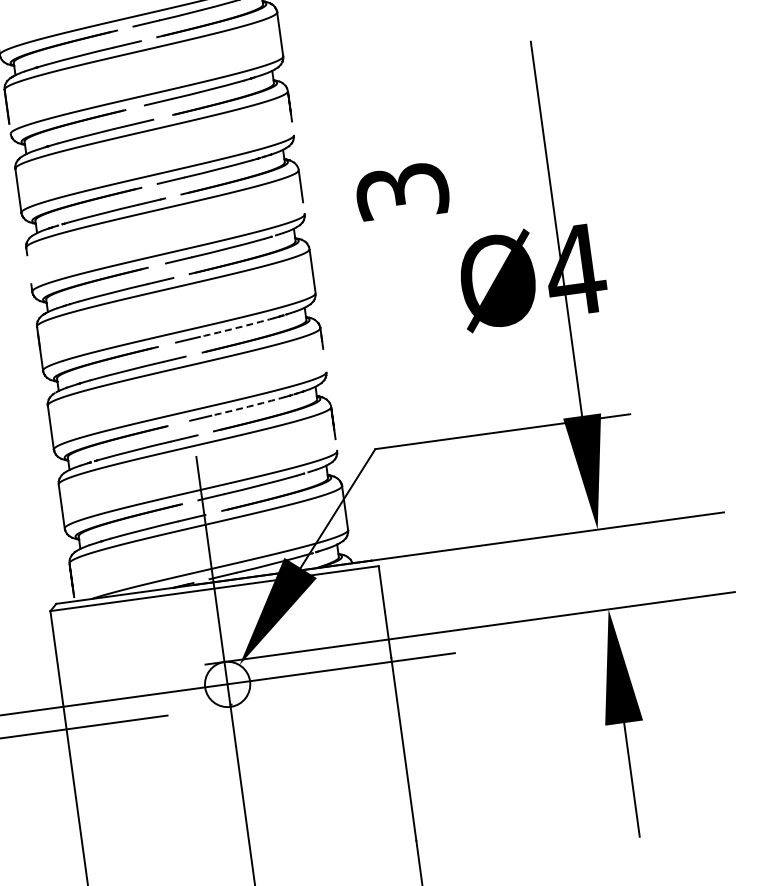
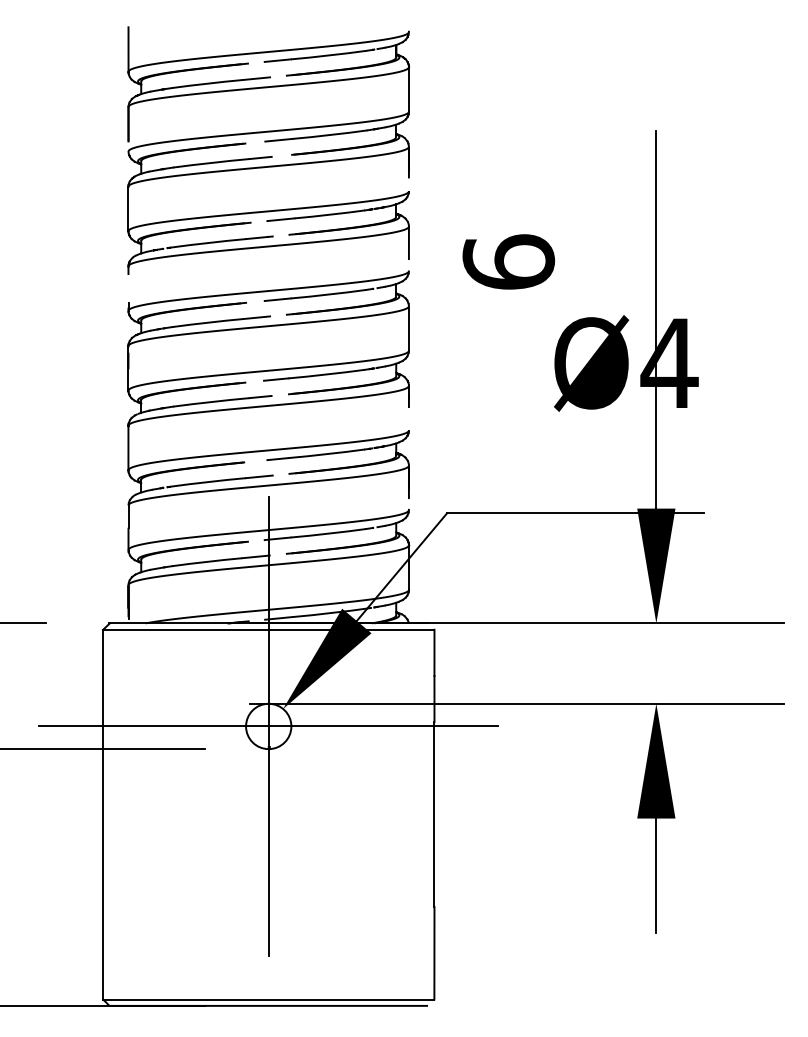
text: (402, 191) -> (508, 261), 3 -> 6
arc: (237, 327) -> (326, 374), dashed -> solid
arc: (248, 407) -> (327, 454), dashed -> solid

